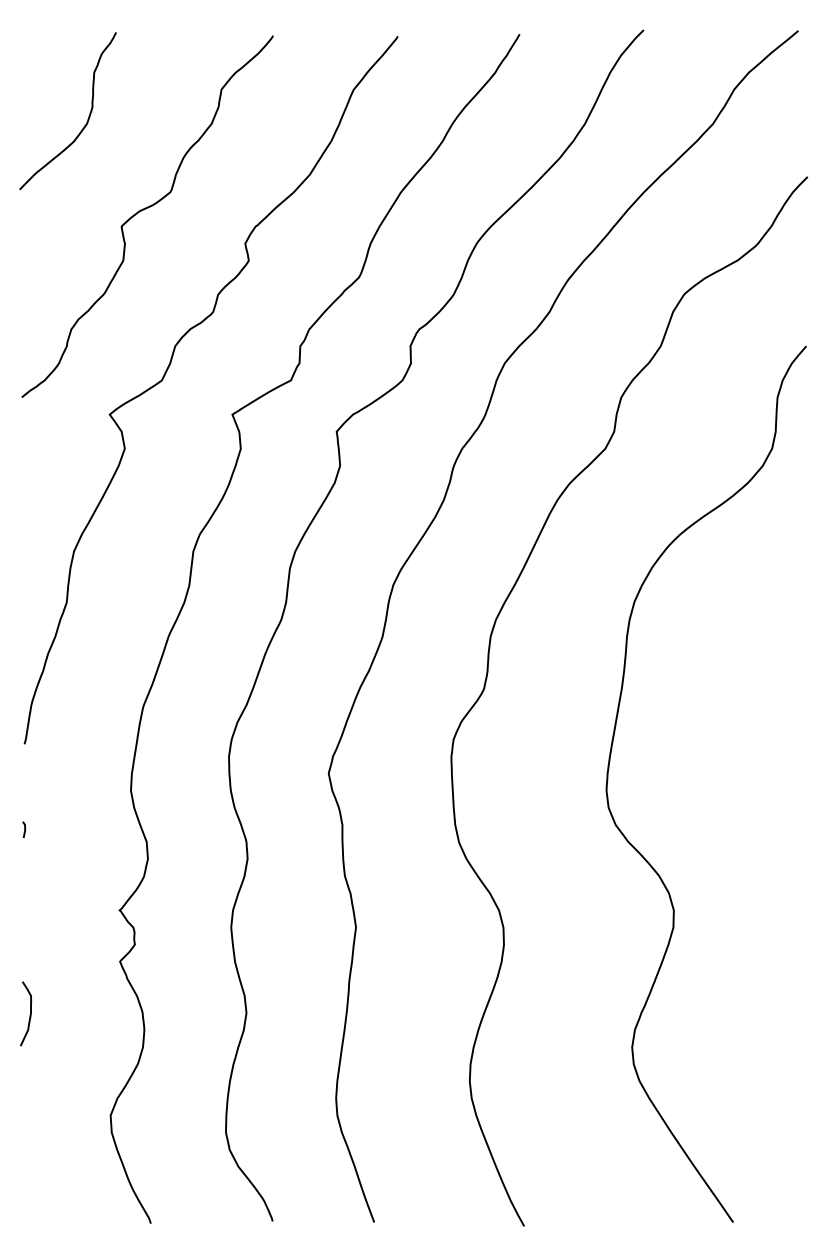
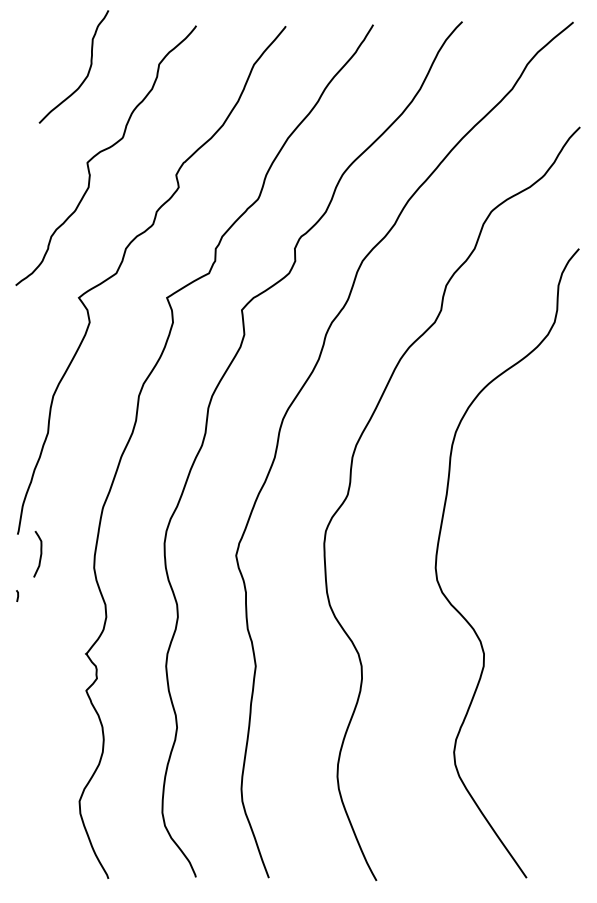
curve: (86, 118) -> (87, 72), moved
curve: (29, 1014) -> (40, 554), moved

